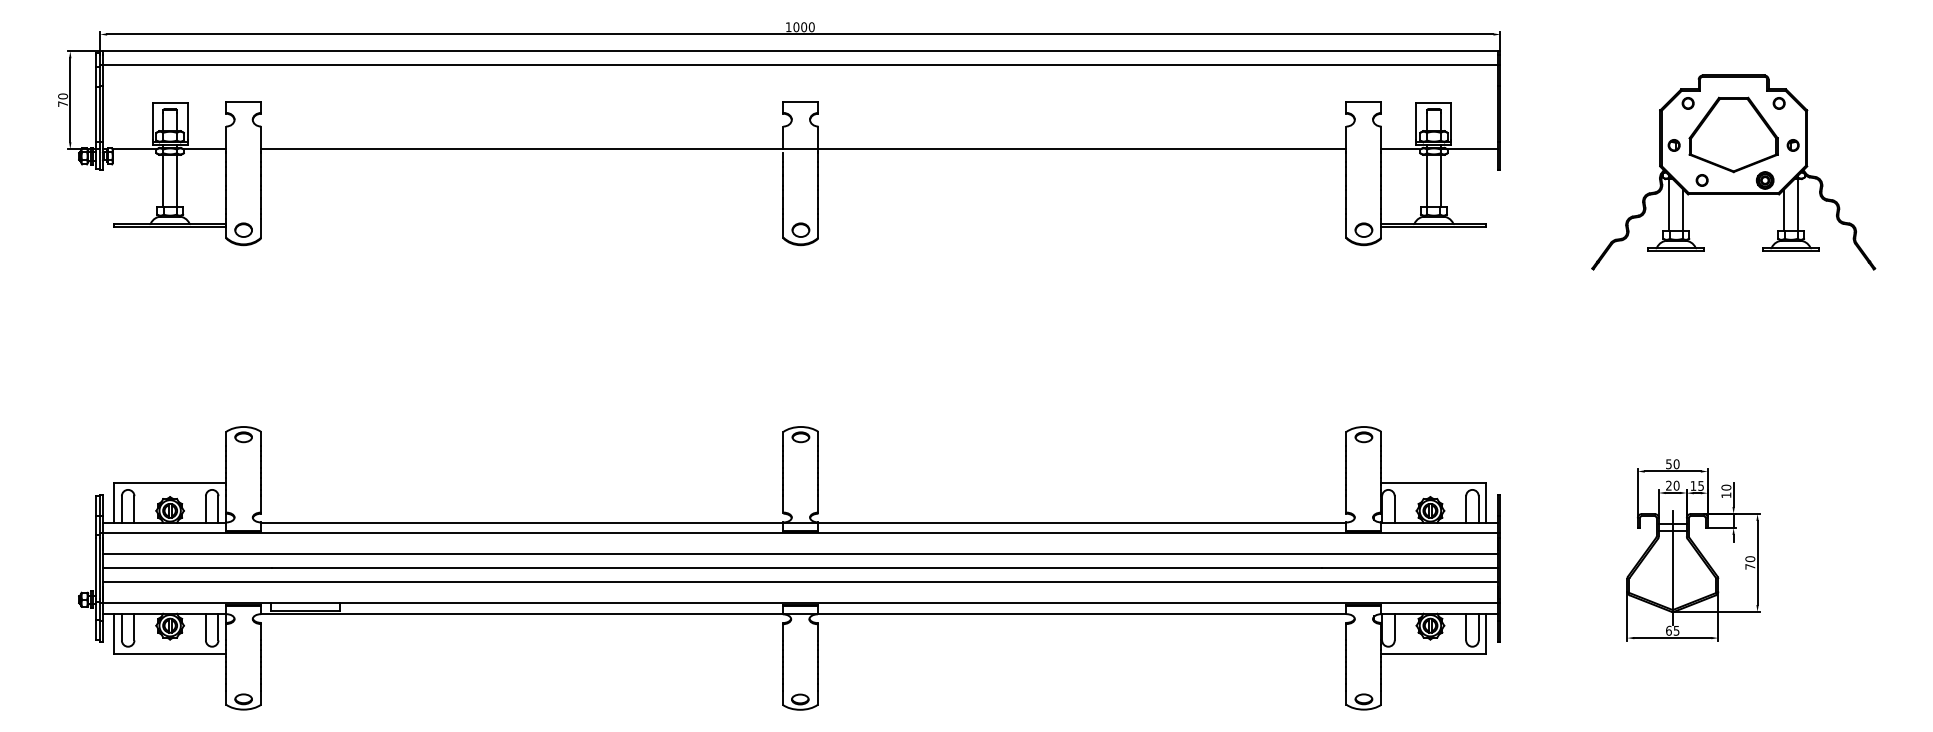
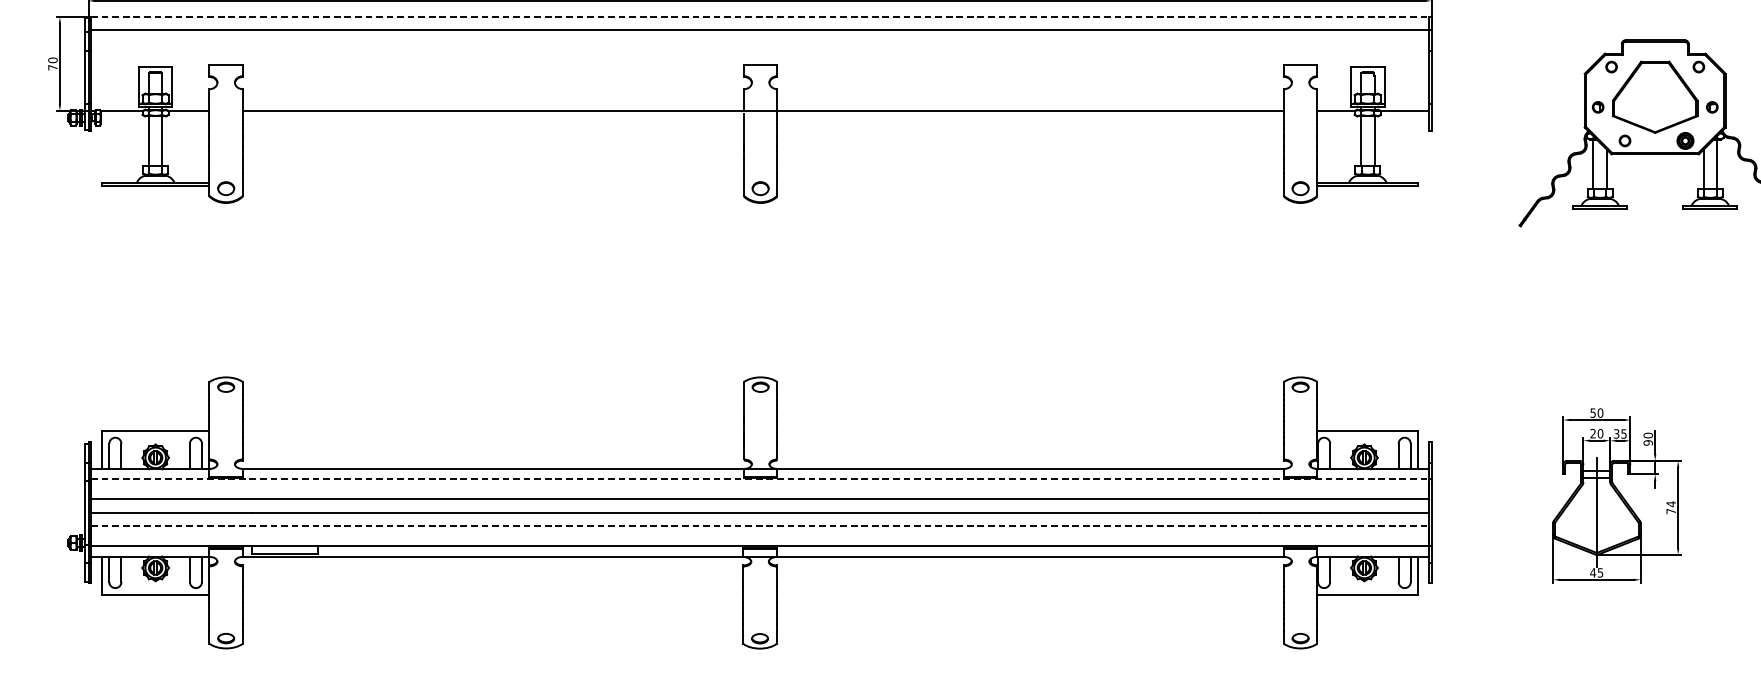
line: (800, 51) -> (760, 17), solid -> dashed
text: (1693, 485) -> (1616, 433), 15 -> 35
text: (1726, 495) -> (1648, 443), 10 -> 90
line: (800, 533) -> (760, 479), solid -> dashed
text: (1750, 559) -> (1671, 504), 70 -> 74
line: (800, 582) -> (760, 526), solid -> dashed
text: (1668, 630) -> (1592, 572), 65 -> 45

